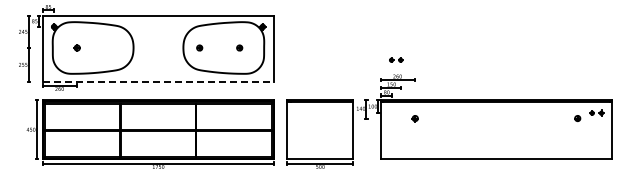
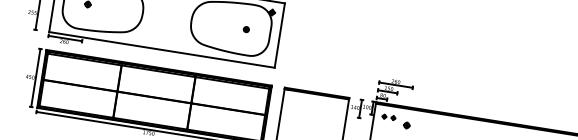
part: (199, 47) -> (207, 22), removed
part: (396, 59) -> (389, 116), moved
line: (158, 81) -> (162, 49), dashed -> solid

